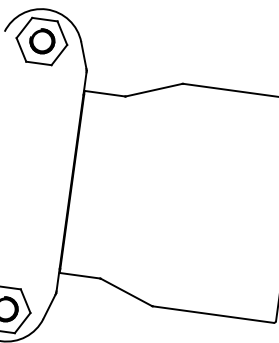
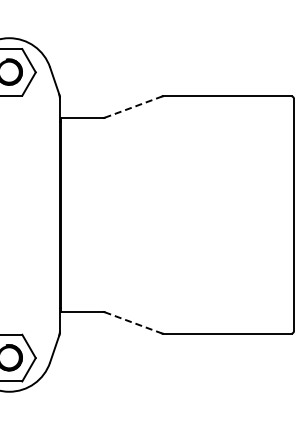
line: (154, 90) -> (133, 107), solid -> dashed
line: (126, 292) -> (133, 322), solid -> dashed

